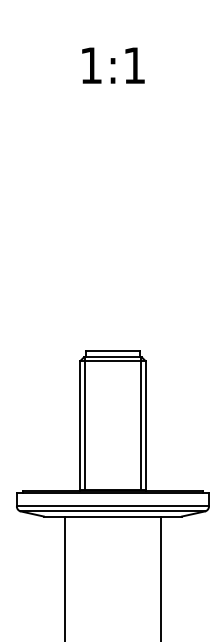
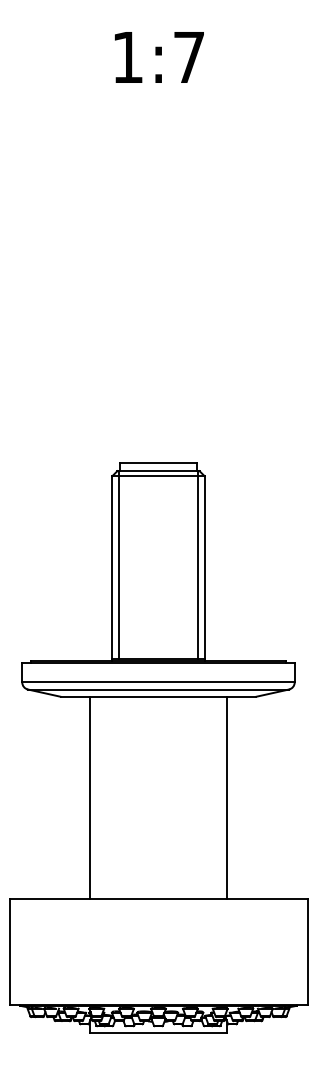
text: (134, 65) -> (188, 57), 1:1 -> 1:7

